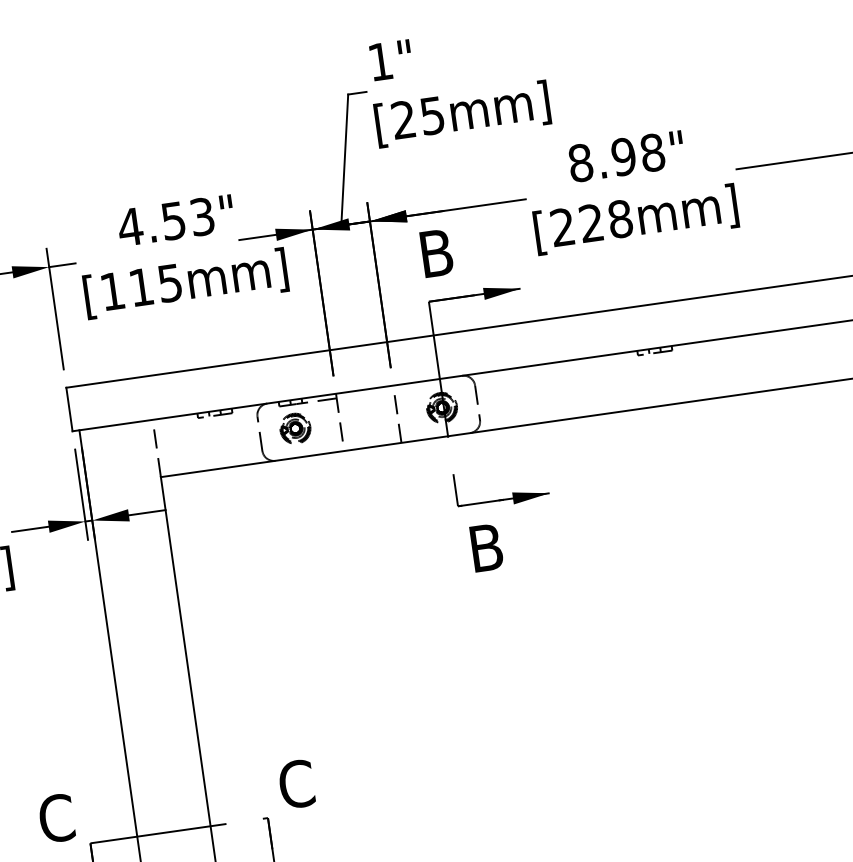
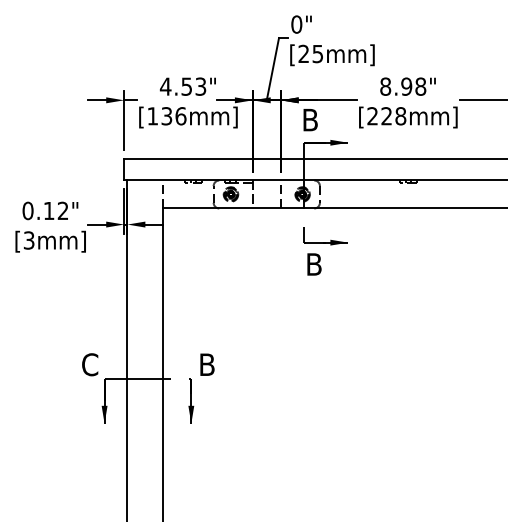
text: (380, 61) -> (296, 24), 1" -> 0"
text: (155, 285) -> (173, 116), [115mm] -> [136mm]
text: (296, 783) -> (207, 364), C -> B

